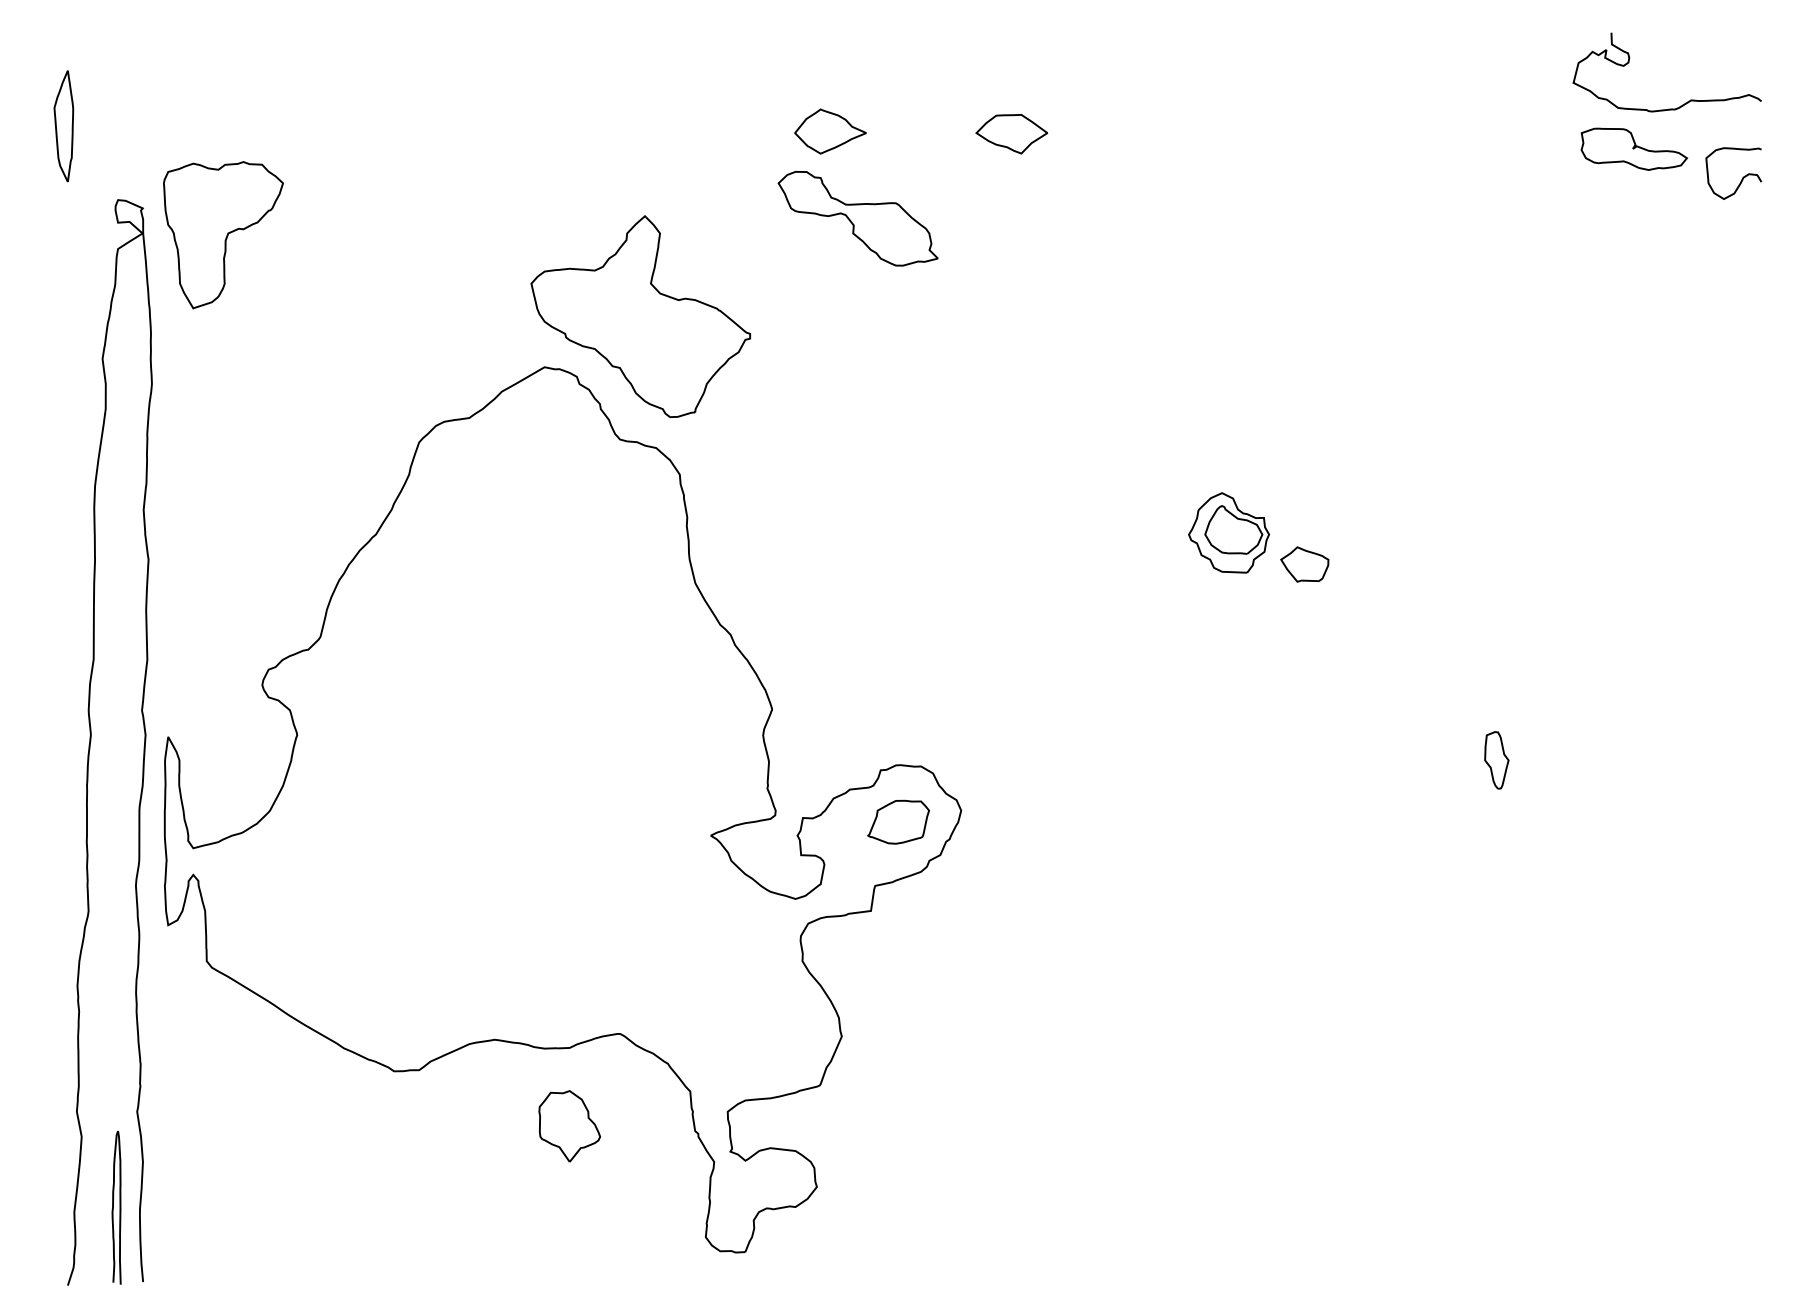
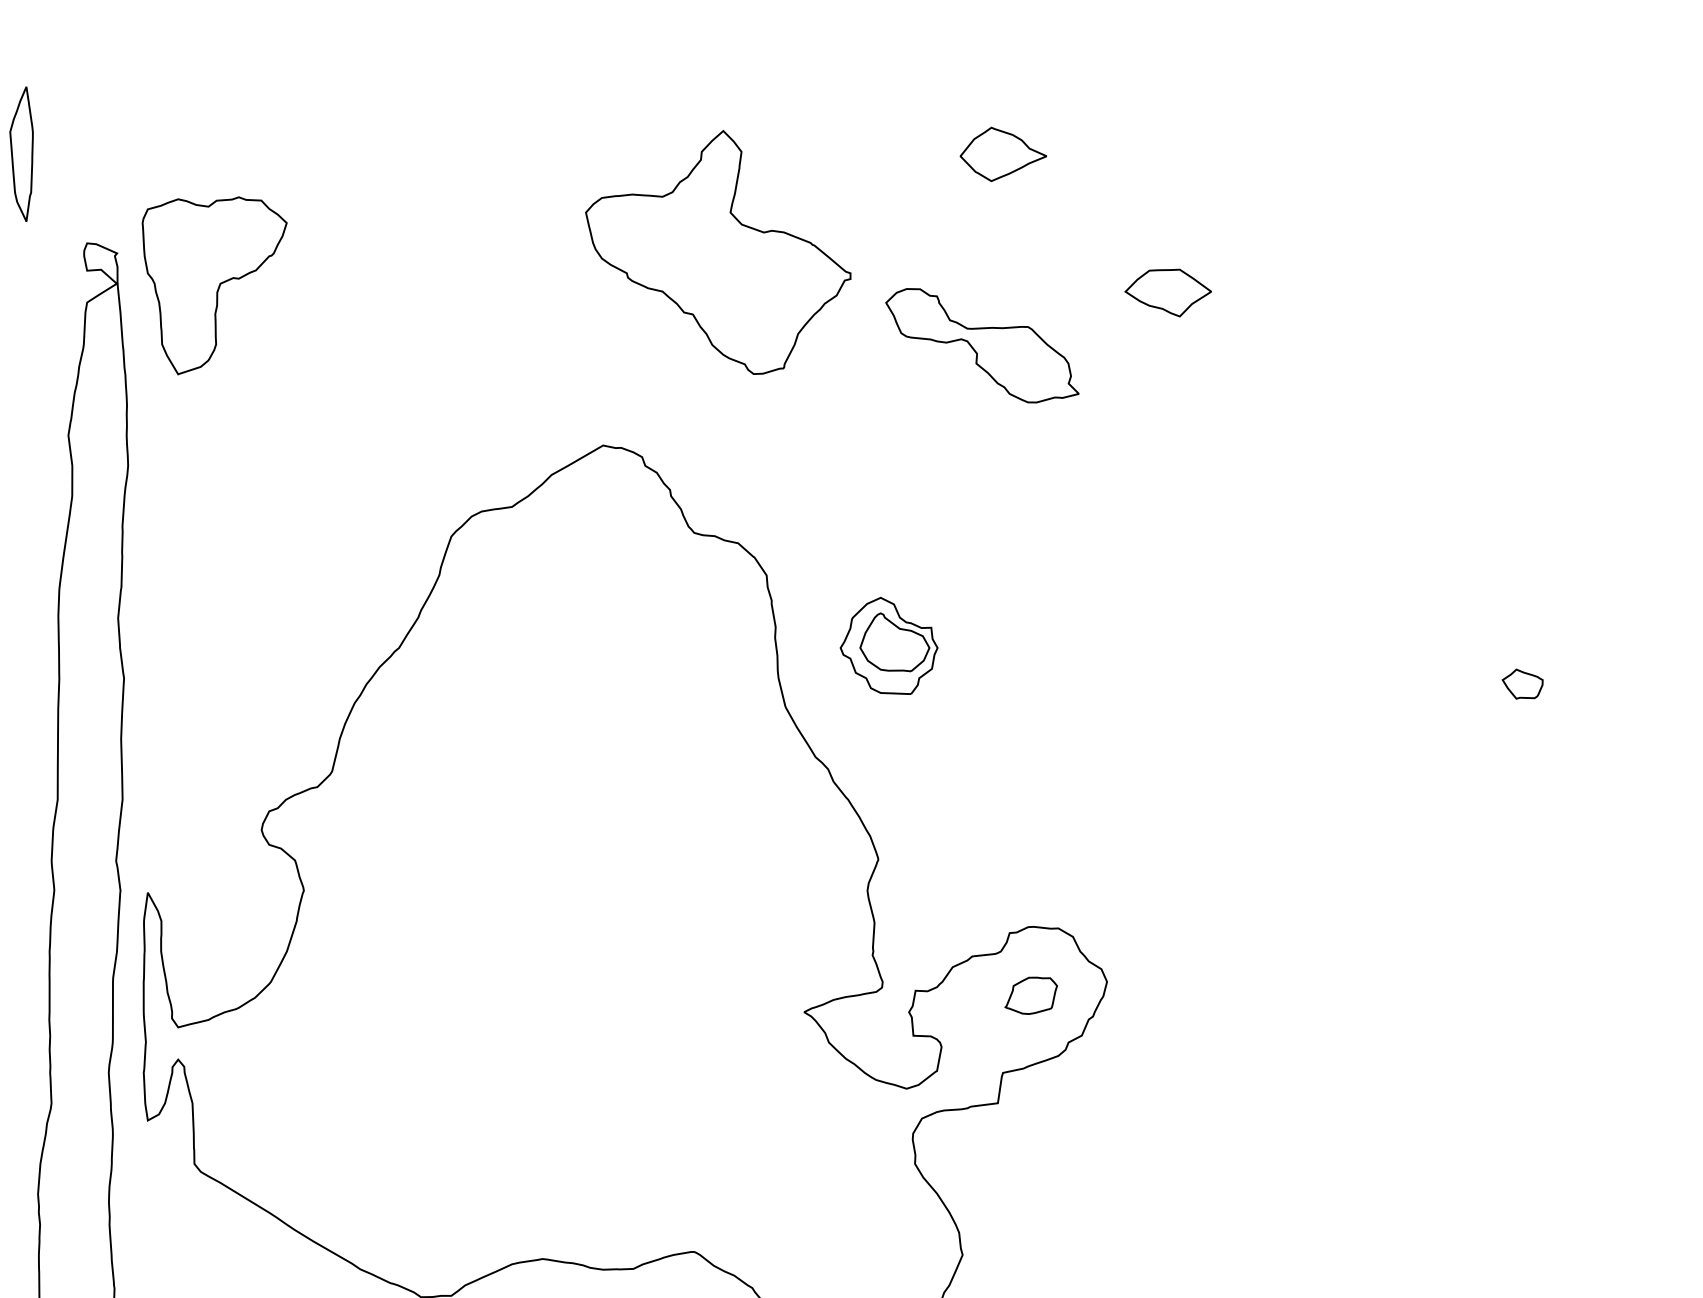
part: (830, 131) -> (1003, 154), moved
part: (1011, 134) -> (1167, 293), moved
part: (857, 218) -> (981, 345), moved
part: (640, 316) -> (717, 252), moved
part: (1228, 532) -> (888, 645), moved
part: (1304, 564) -> (1522, 684), size x0.7
part: (898, 821) -> (1031, 995), size x0.7

